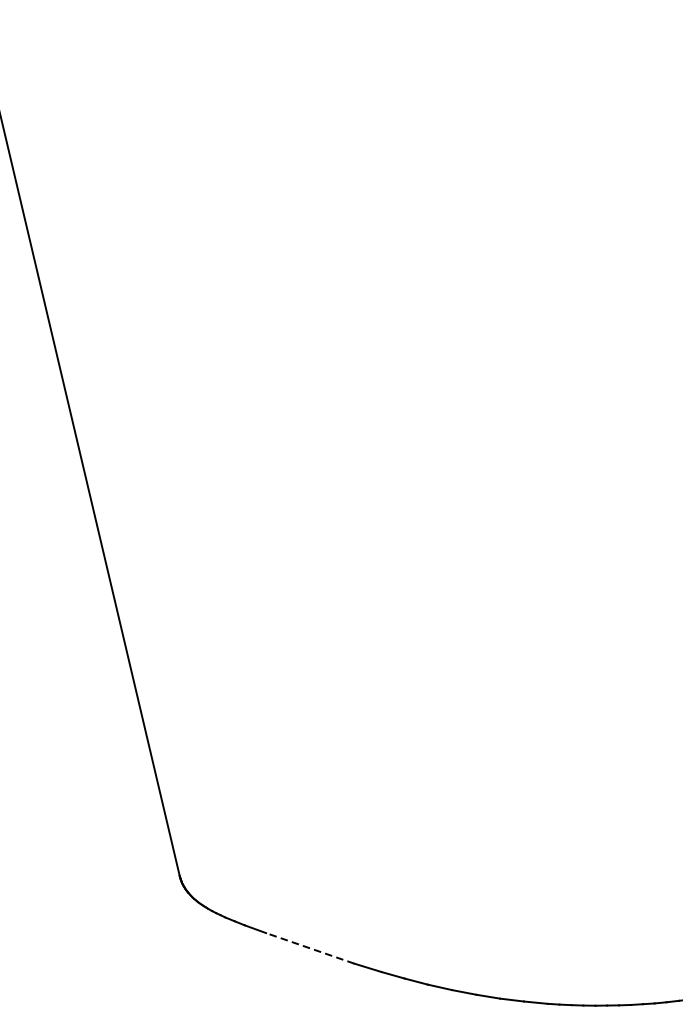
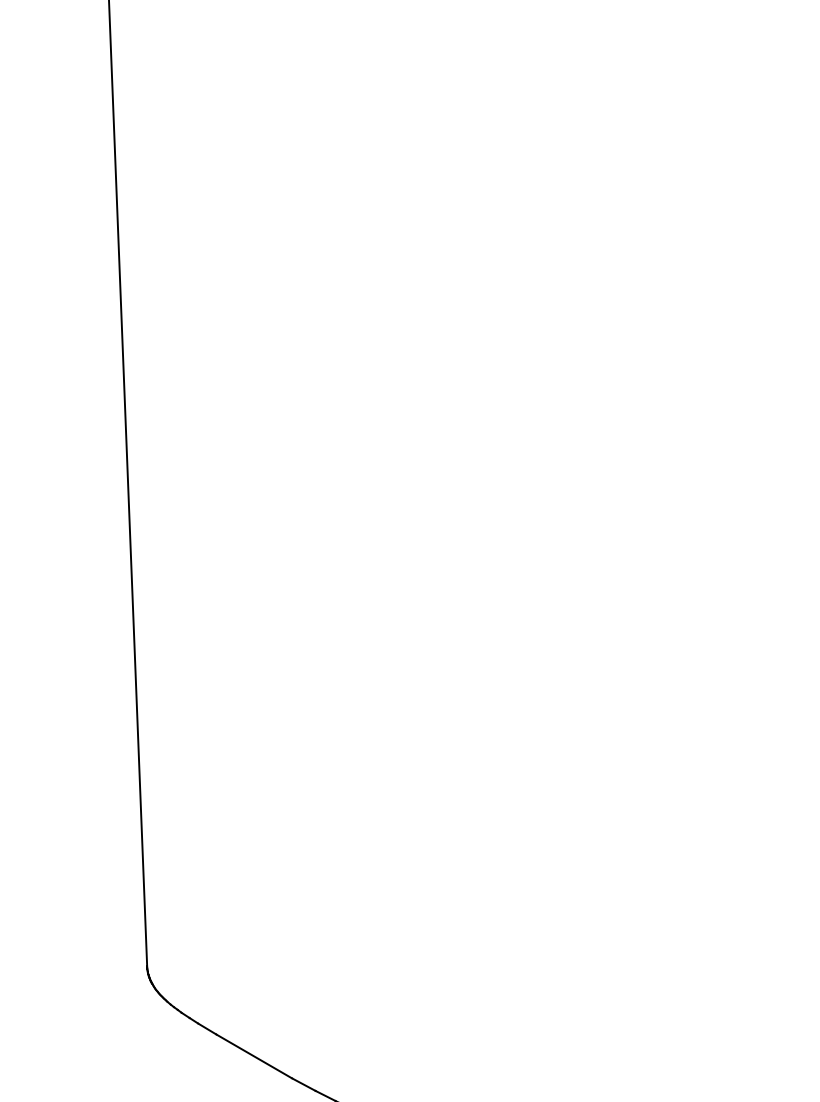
line: (310, 948) -> (254, 1056), dashed -> solid

